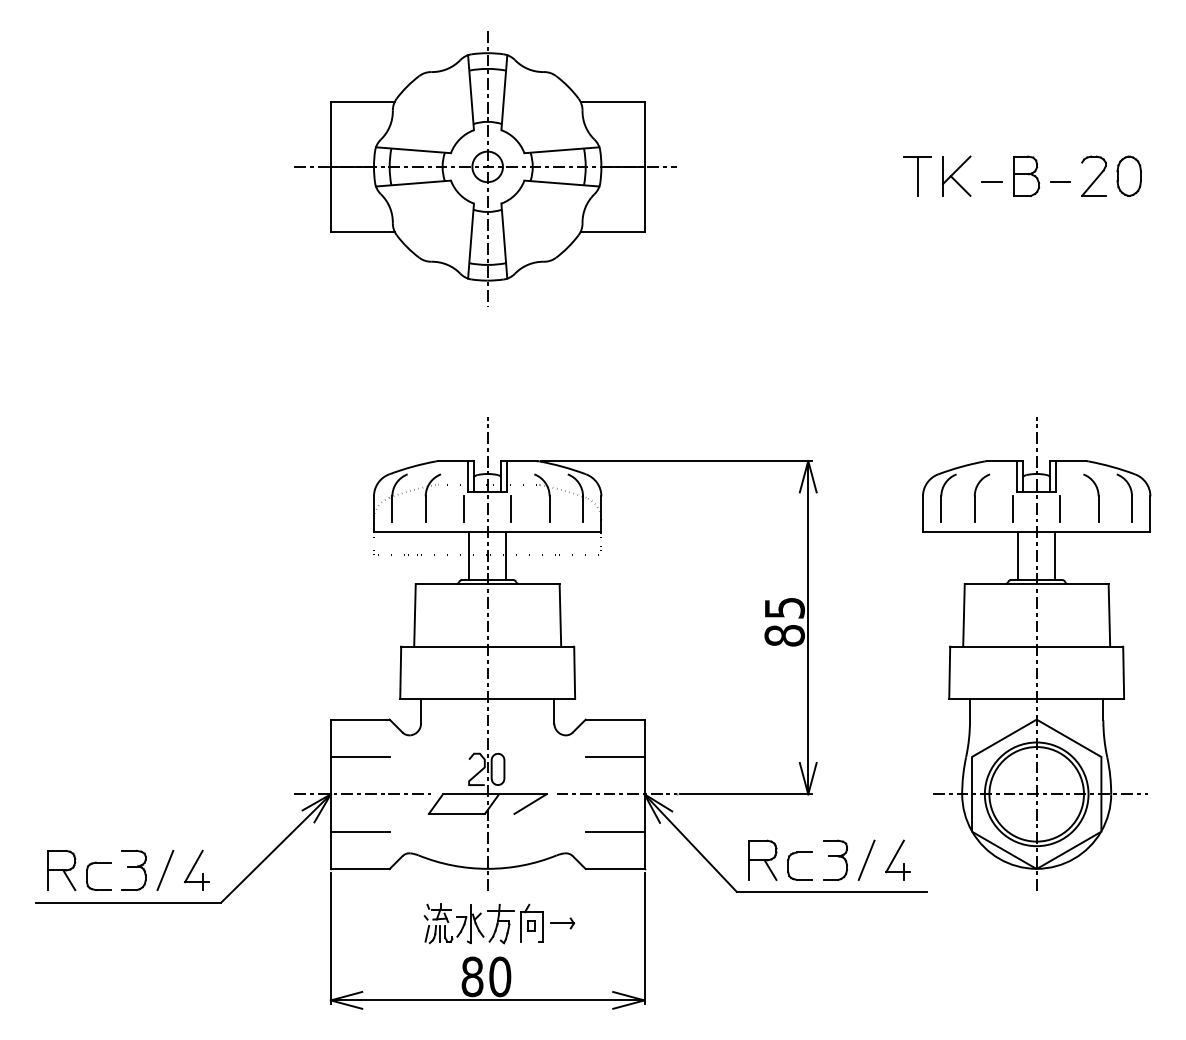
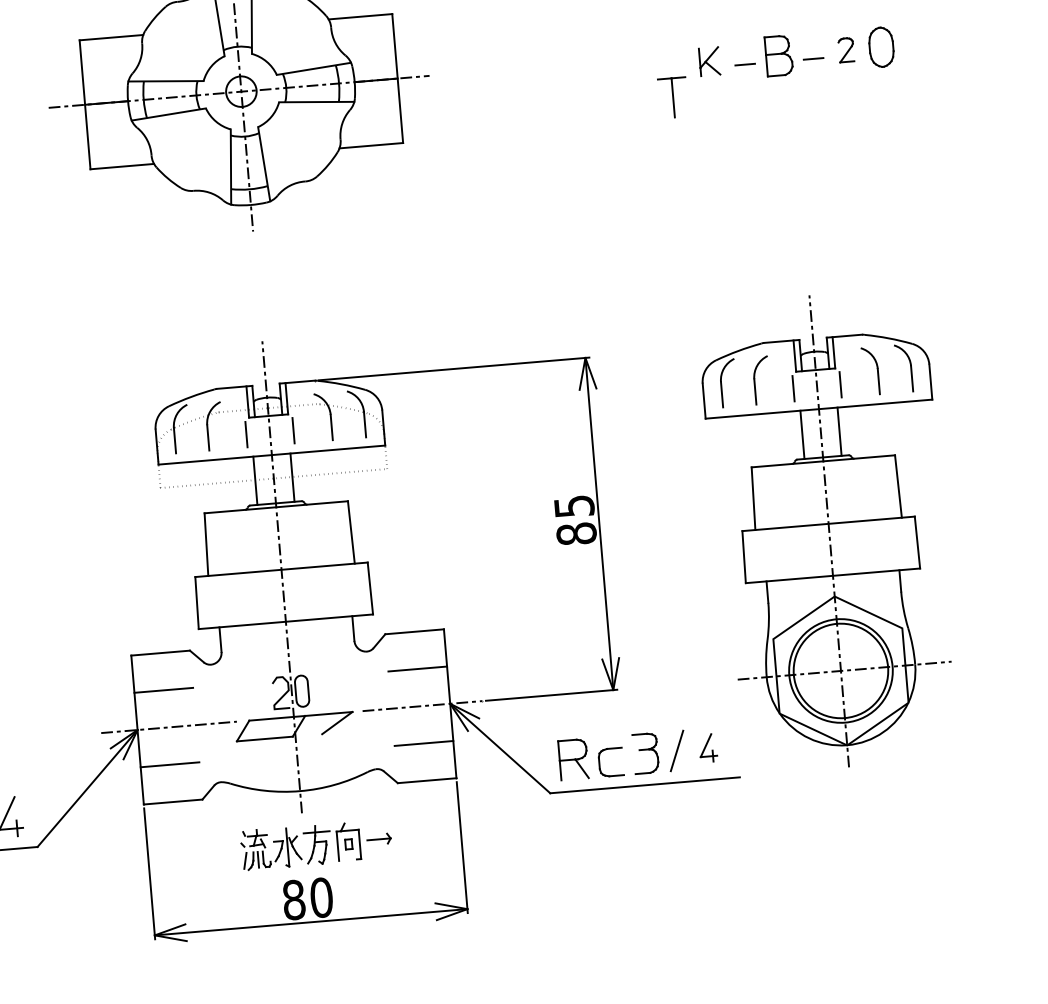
part: (956, 175) -> (709, 61), size x0.7
part: (1093, 175) -> (845, 49), size x0.6
part: (917, 176) -> (673, 98), moved
part: (897, 859) -> (707, 747), size x0.7

